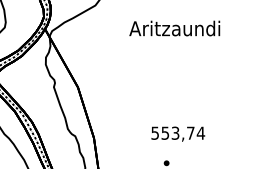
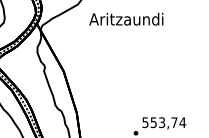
text: (174, 28) -> (126, 19), moved
text: (178, 133) -> (164, 122), moved

